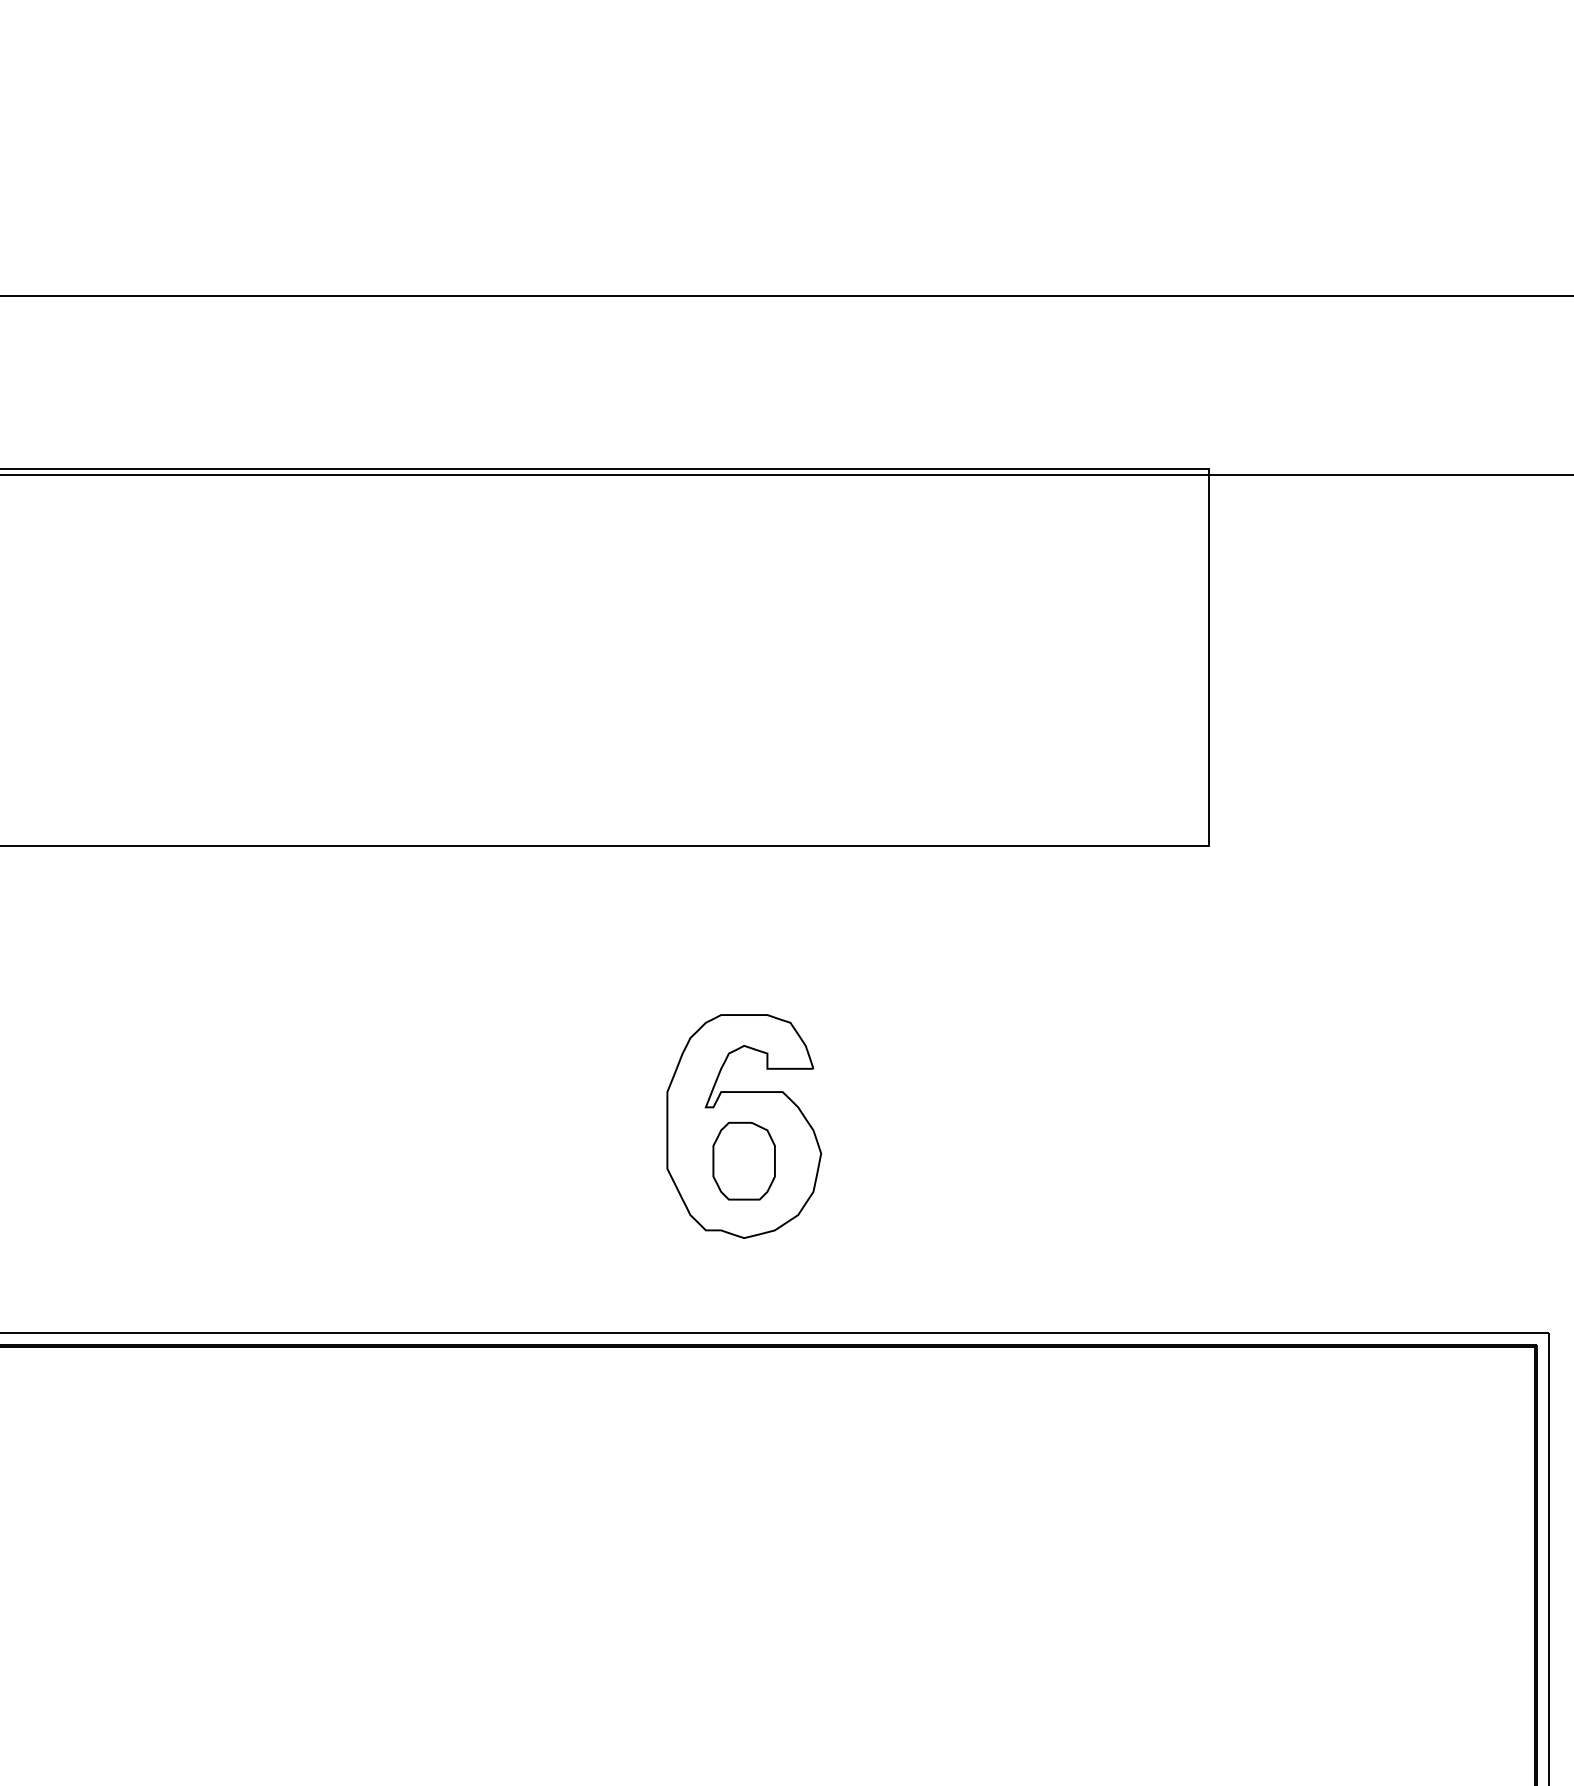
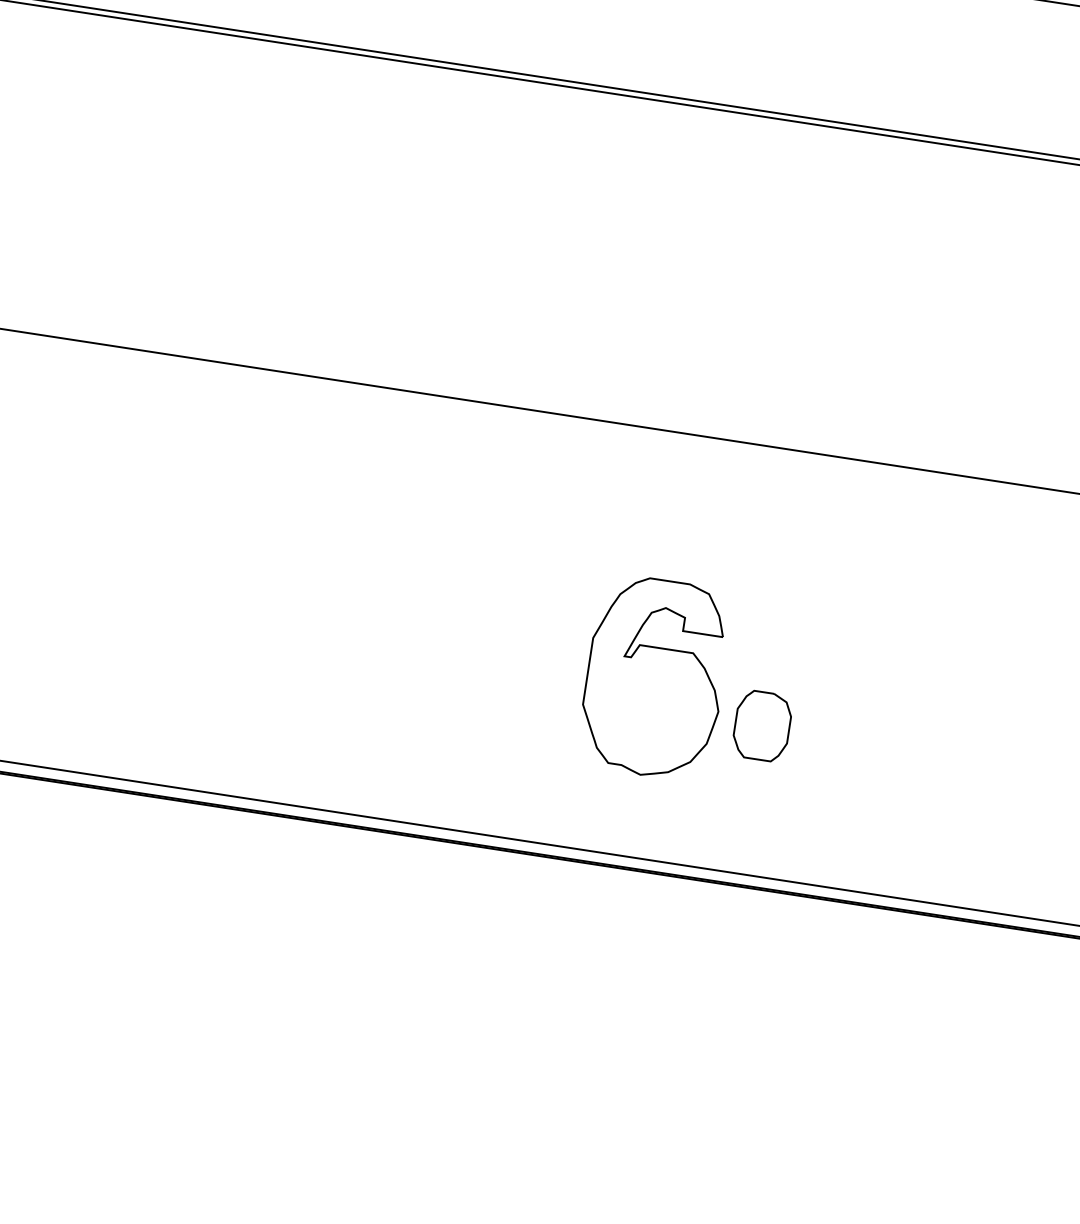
part: (743, 1160) -> (761, 725), moved

